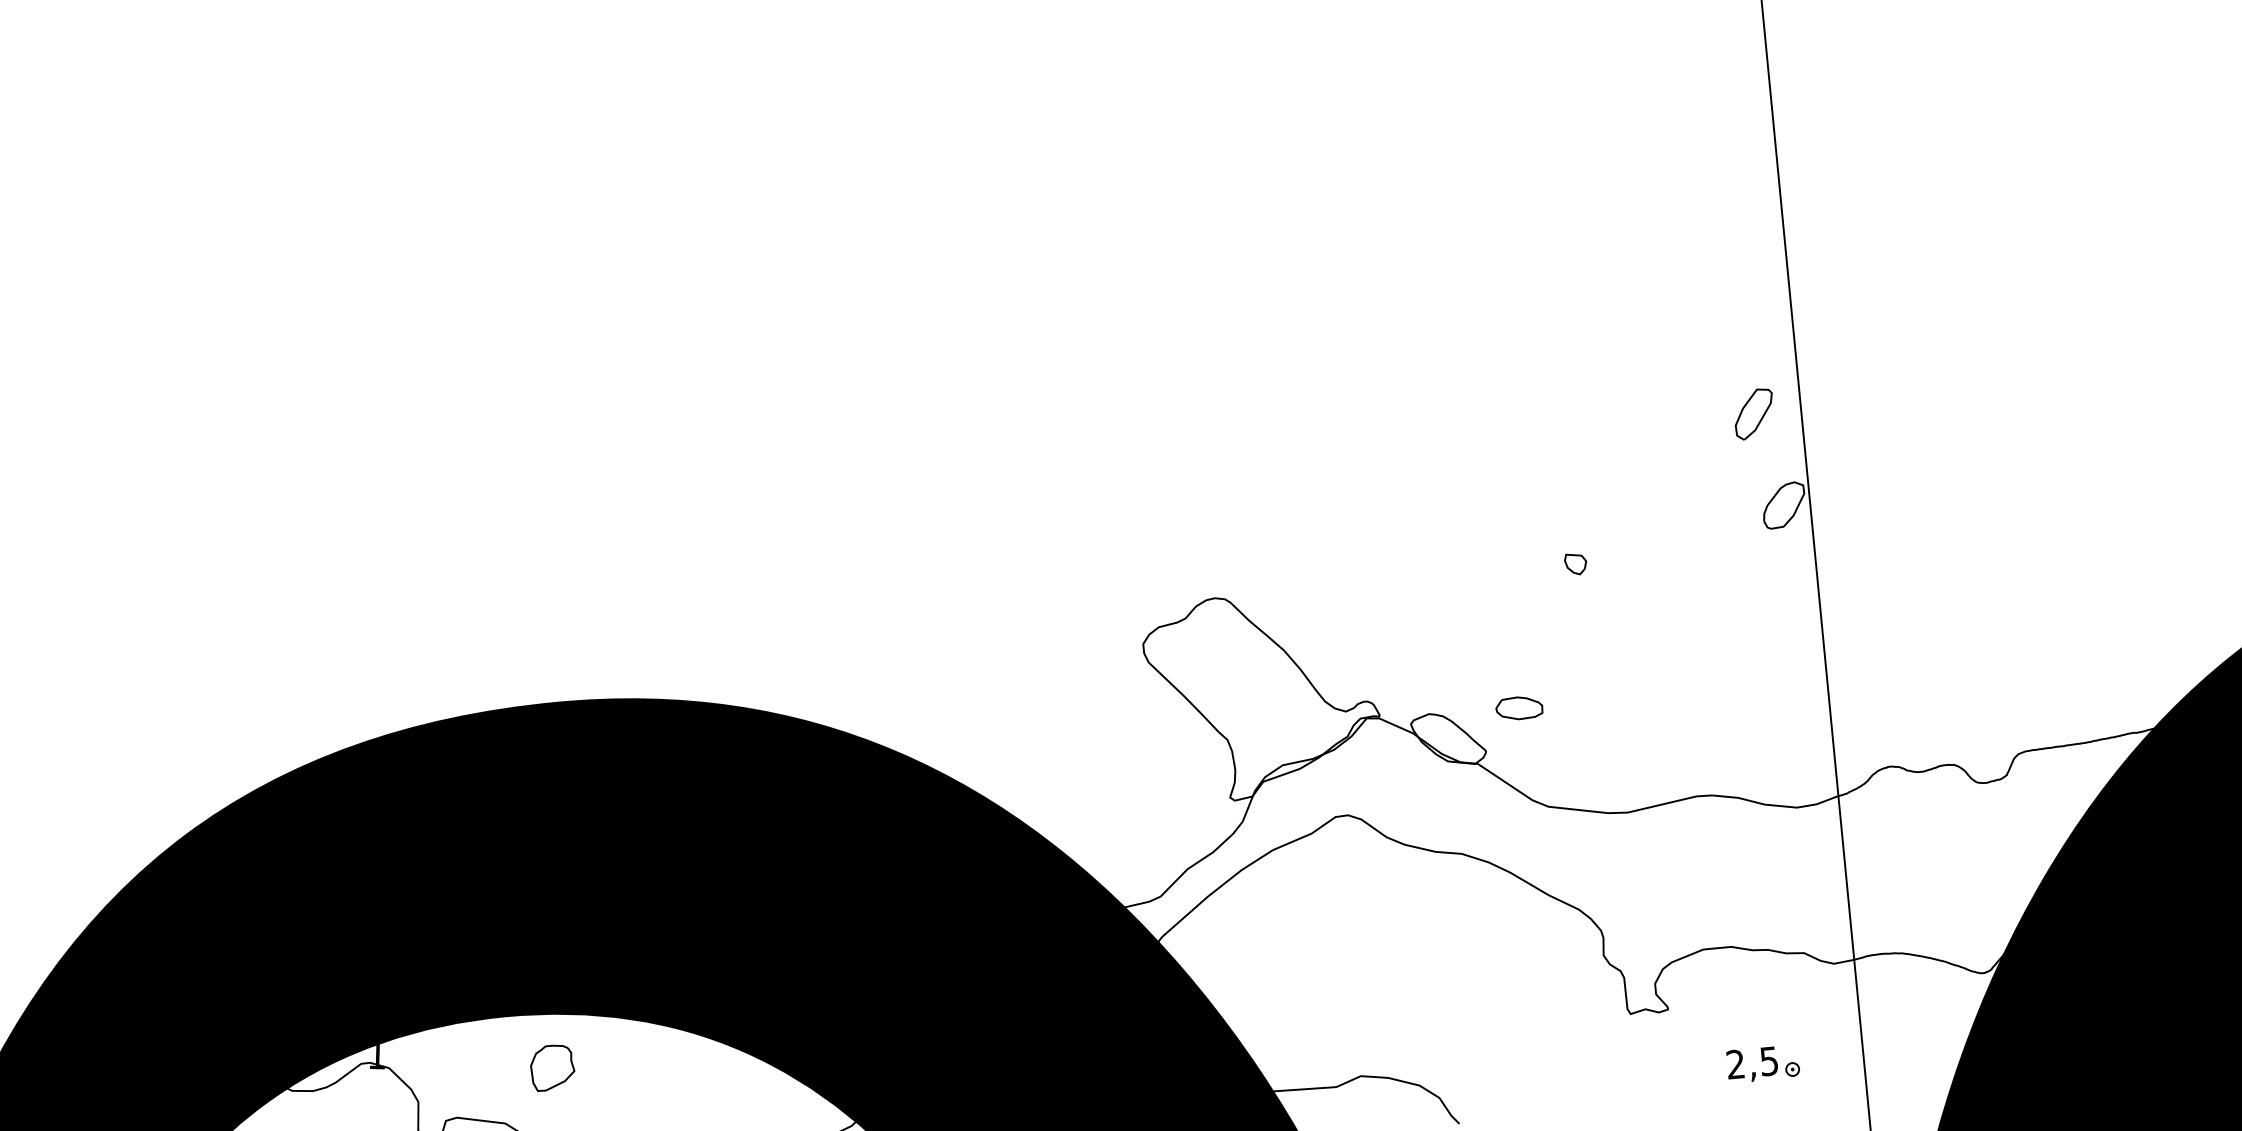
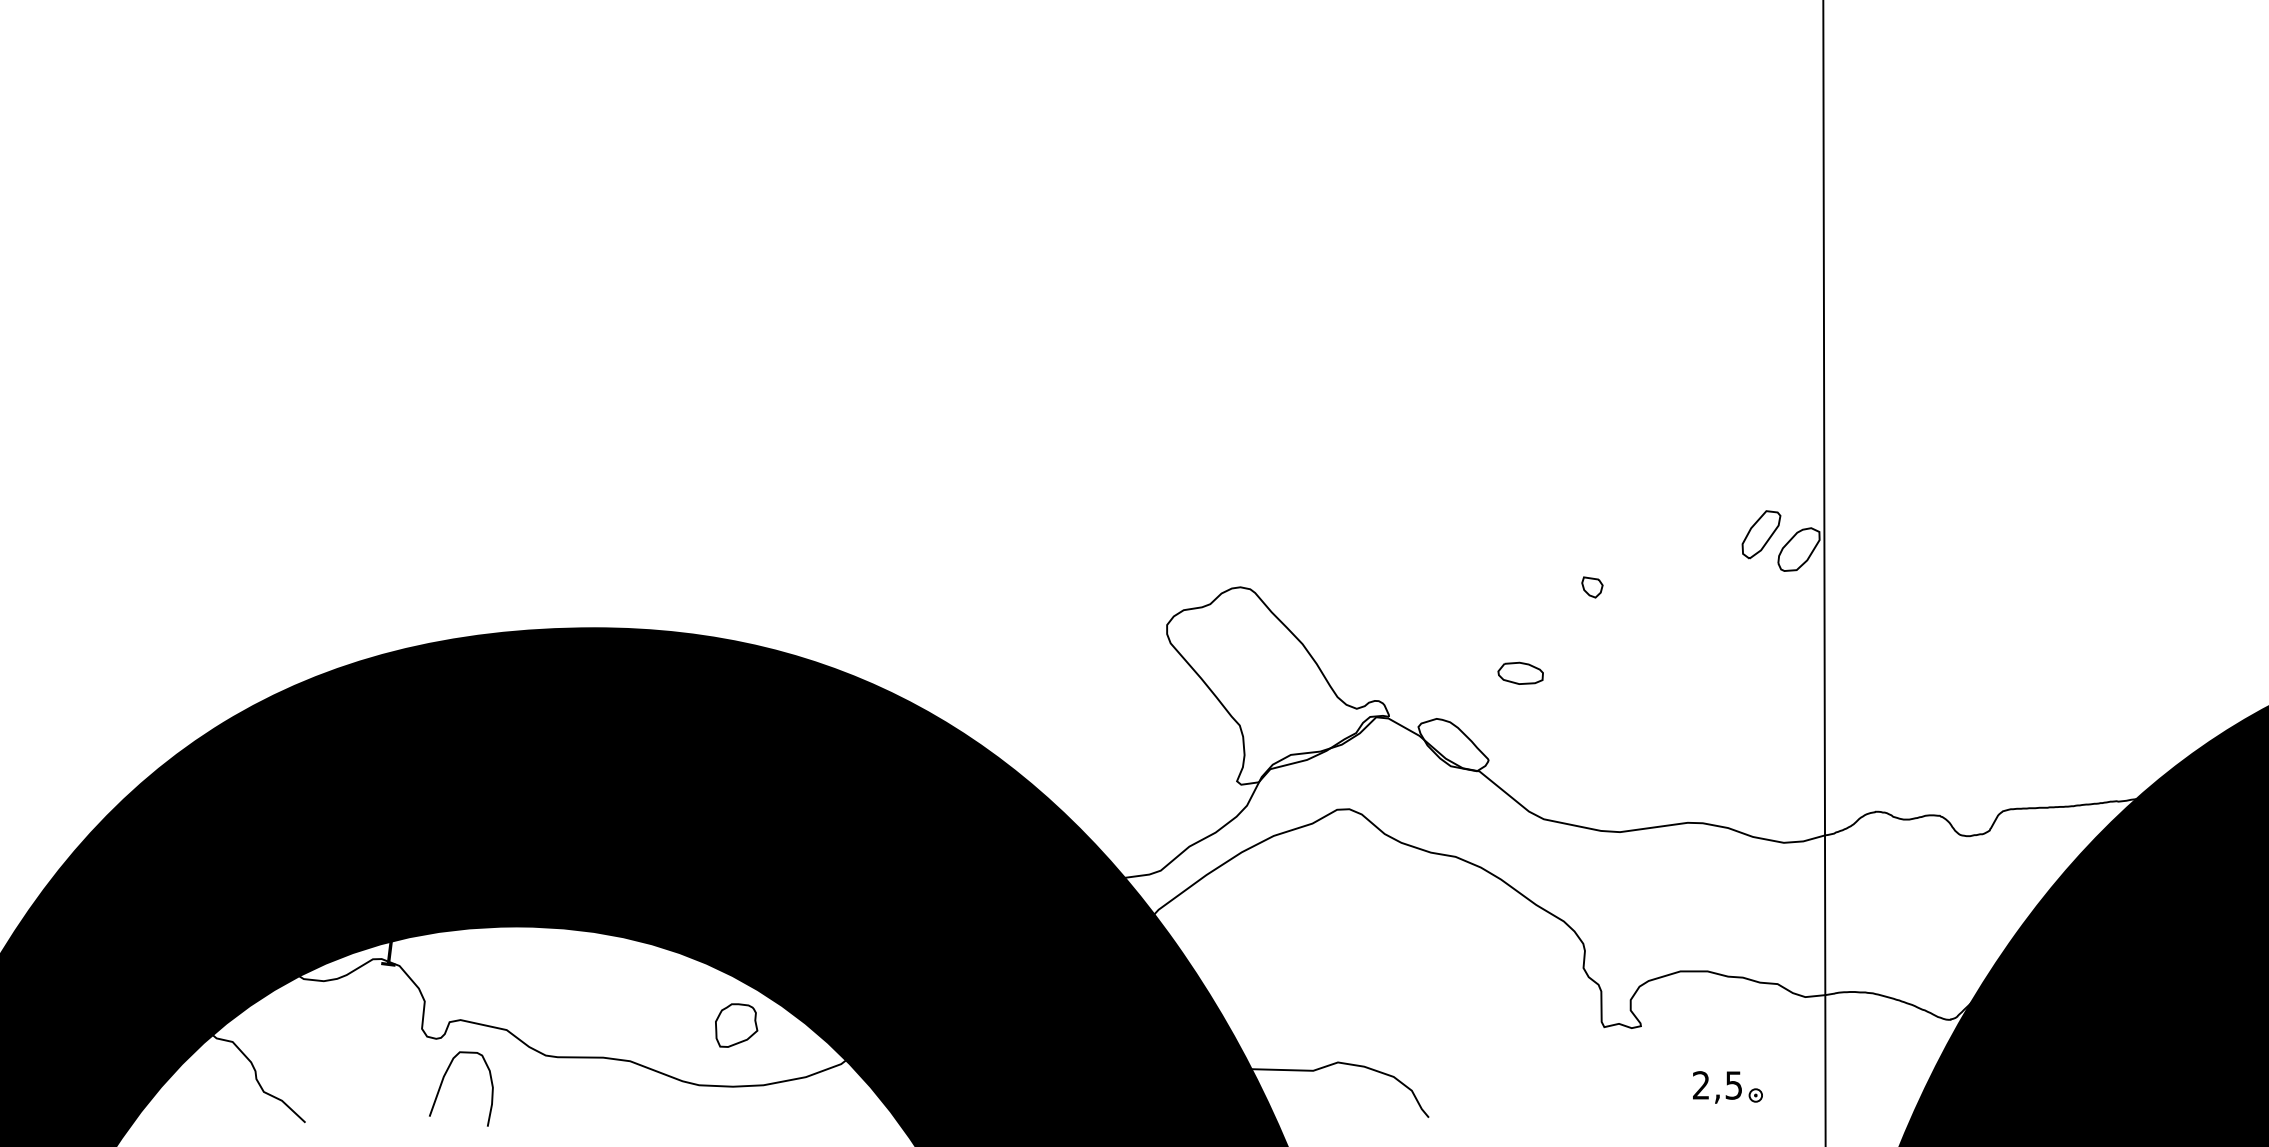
part: (1754, 413) -> (1761, 534), moved
part: (1519, 707) -> (1520, 672), moved
part: (552, 1067) -> (736, 1025), moved

